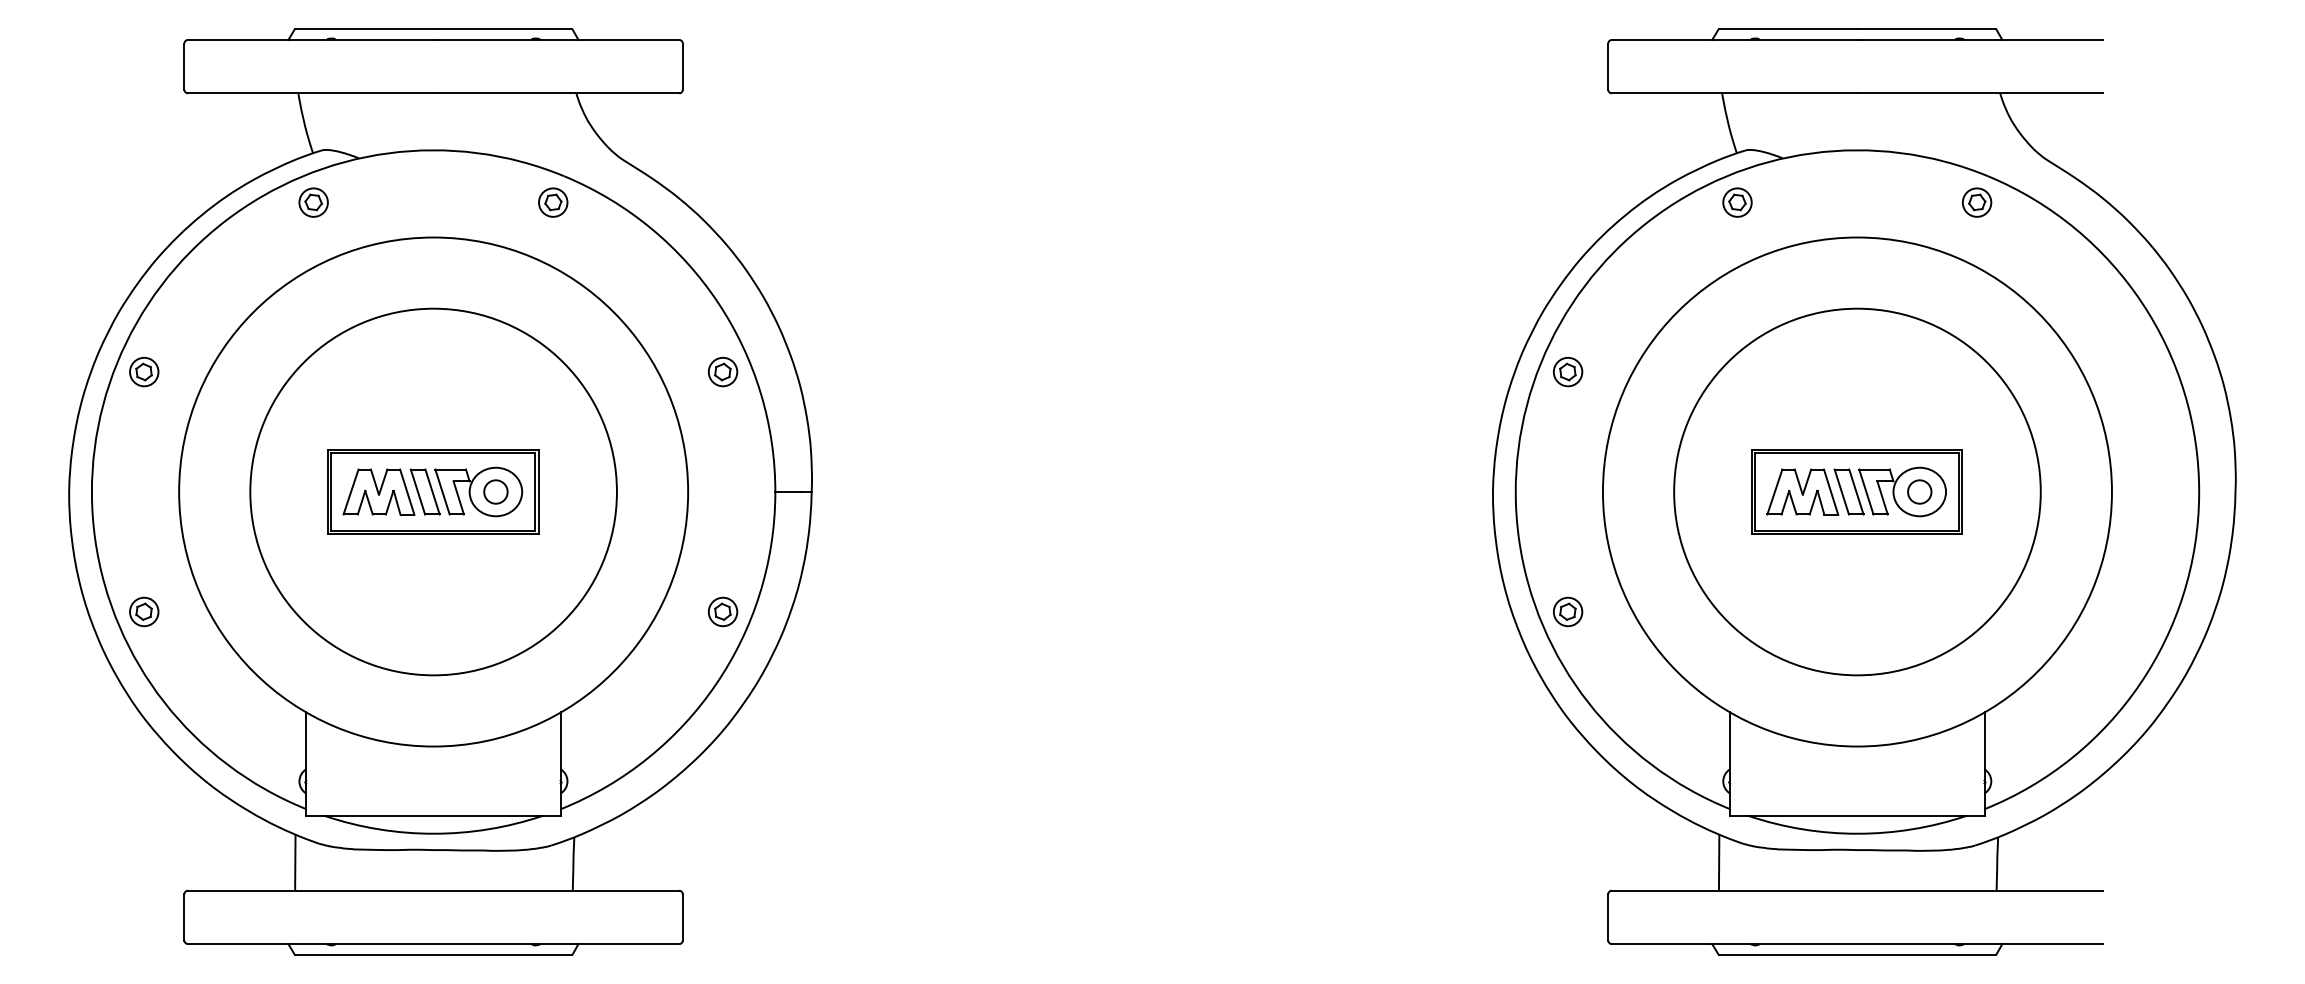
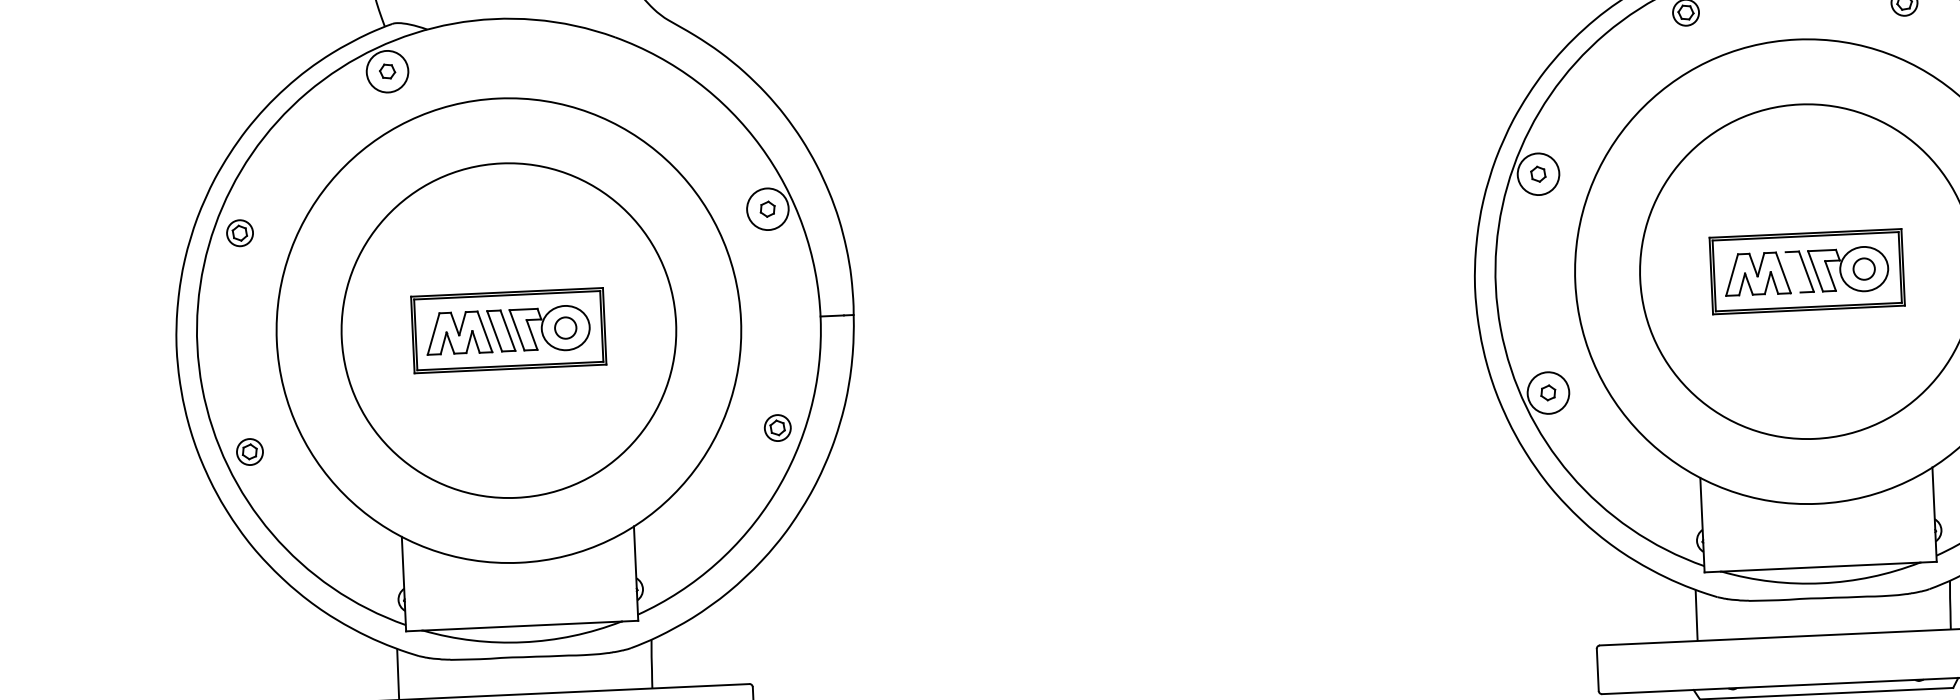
circle: (313, 202) -> (387, 71), size x1.6
part: (553, 202) -> (606, 61), removed
circle: (722, 371) -> (767, 208), size x1.6
circle: (1567, 371) -> (1537, 173), size x1.6
line: (1841, 491) -> (1792, 271), removed
circle: (1567, 611) -> (1547, 392), size x1.6

